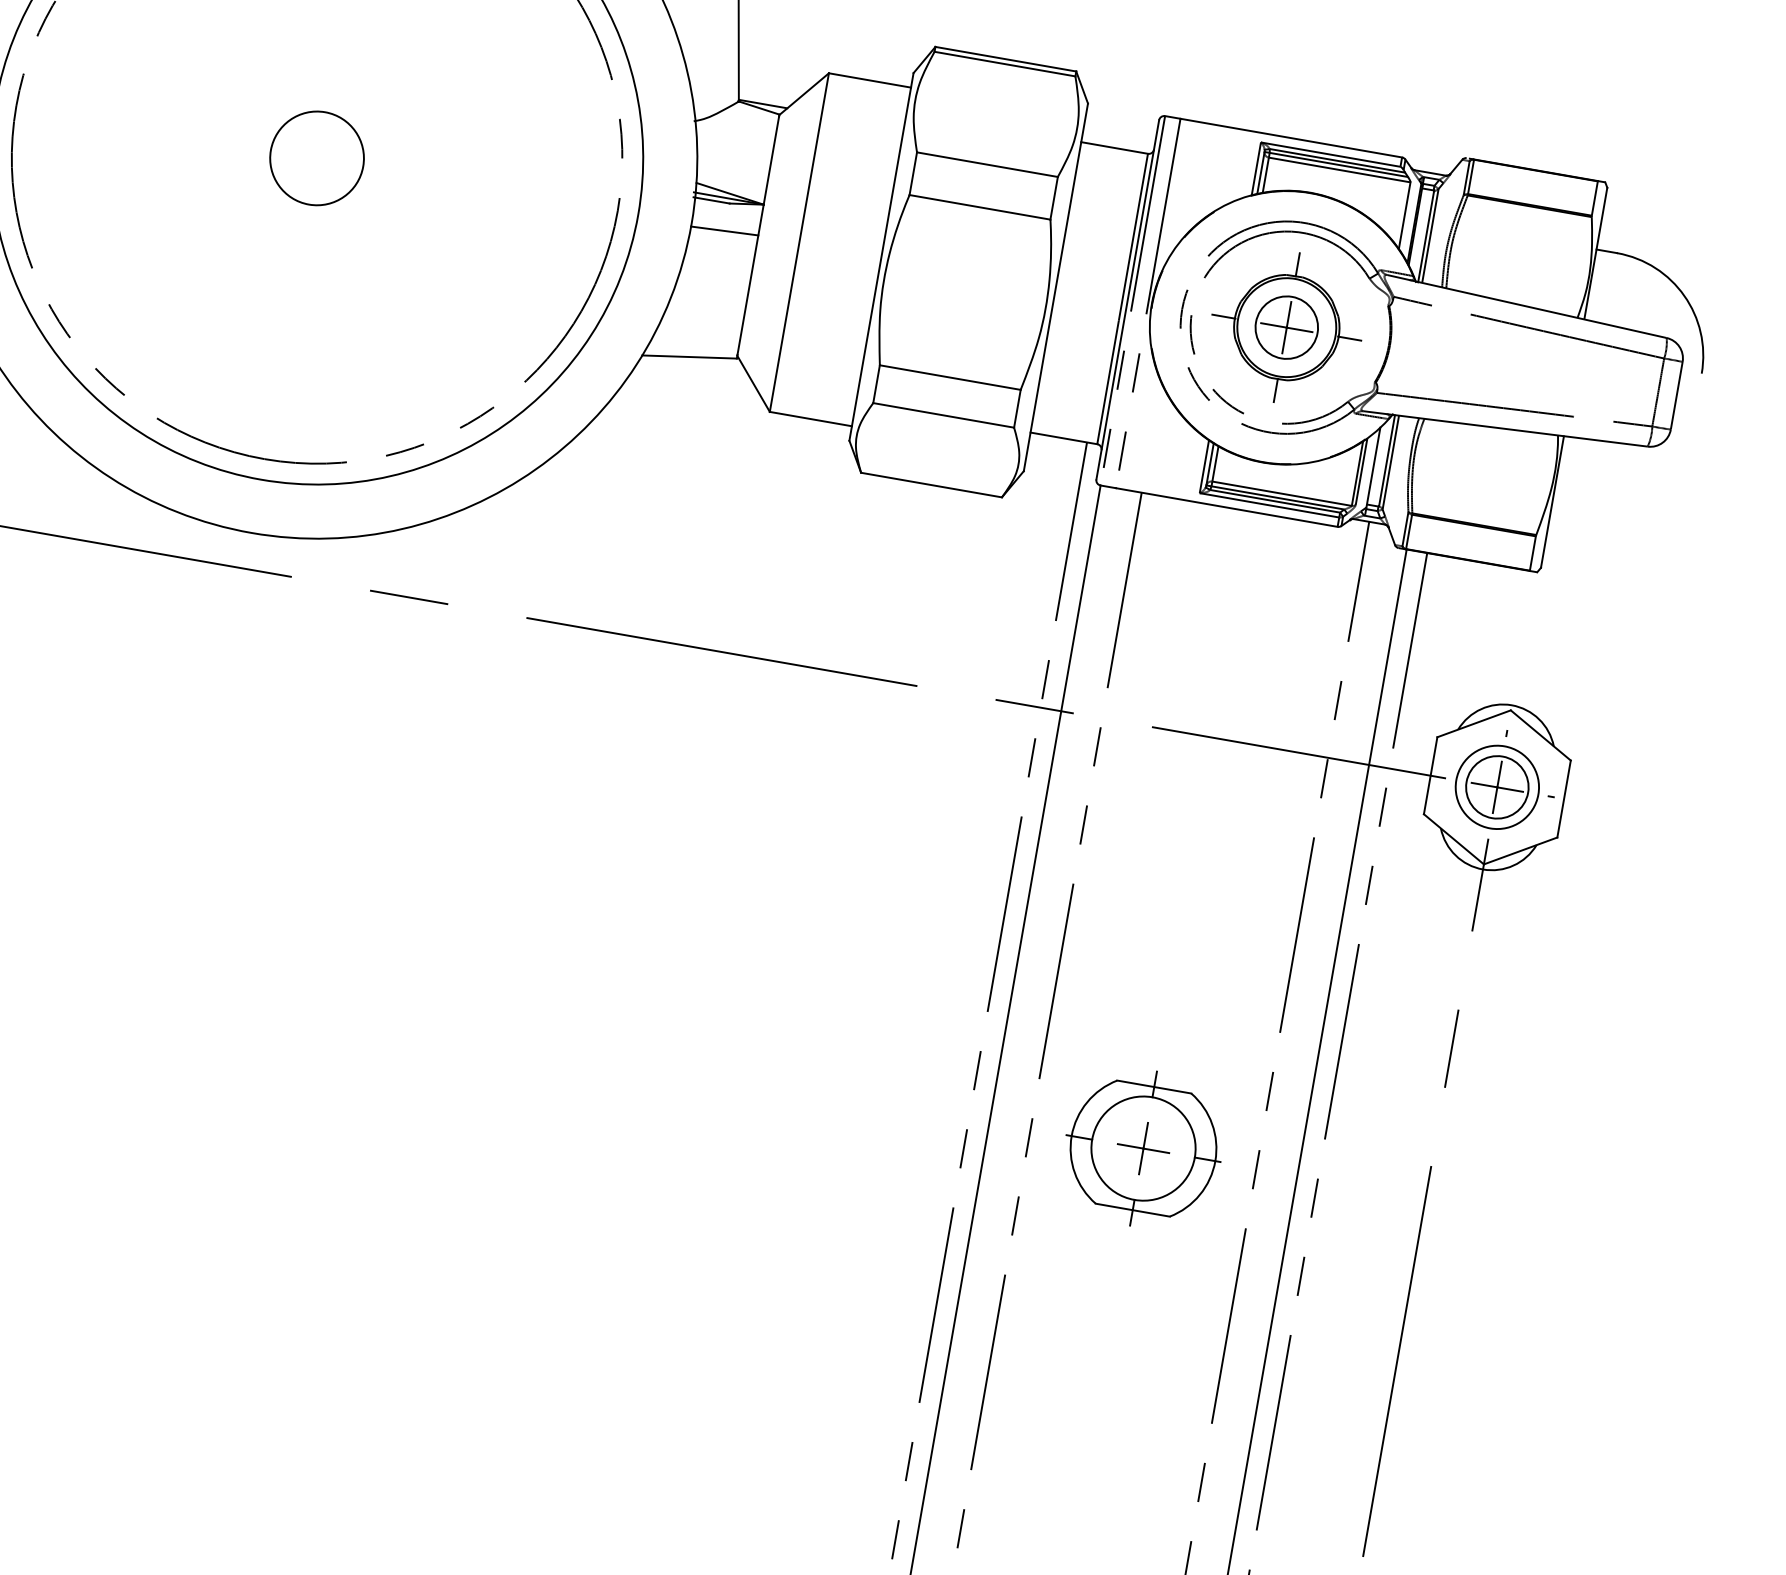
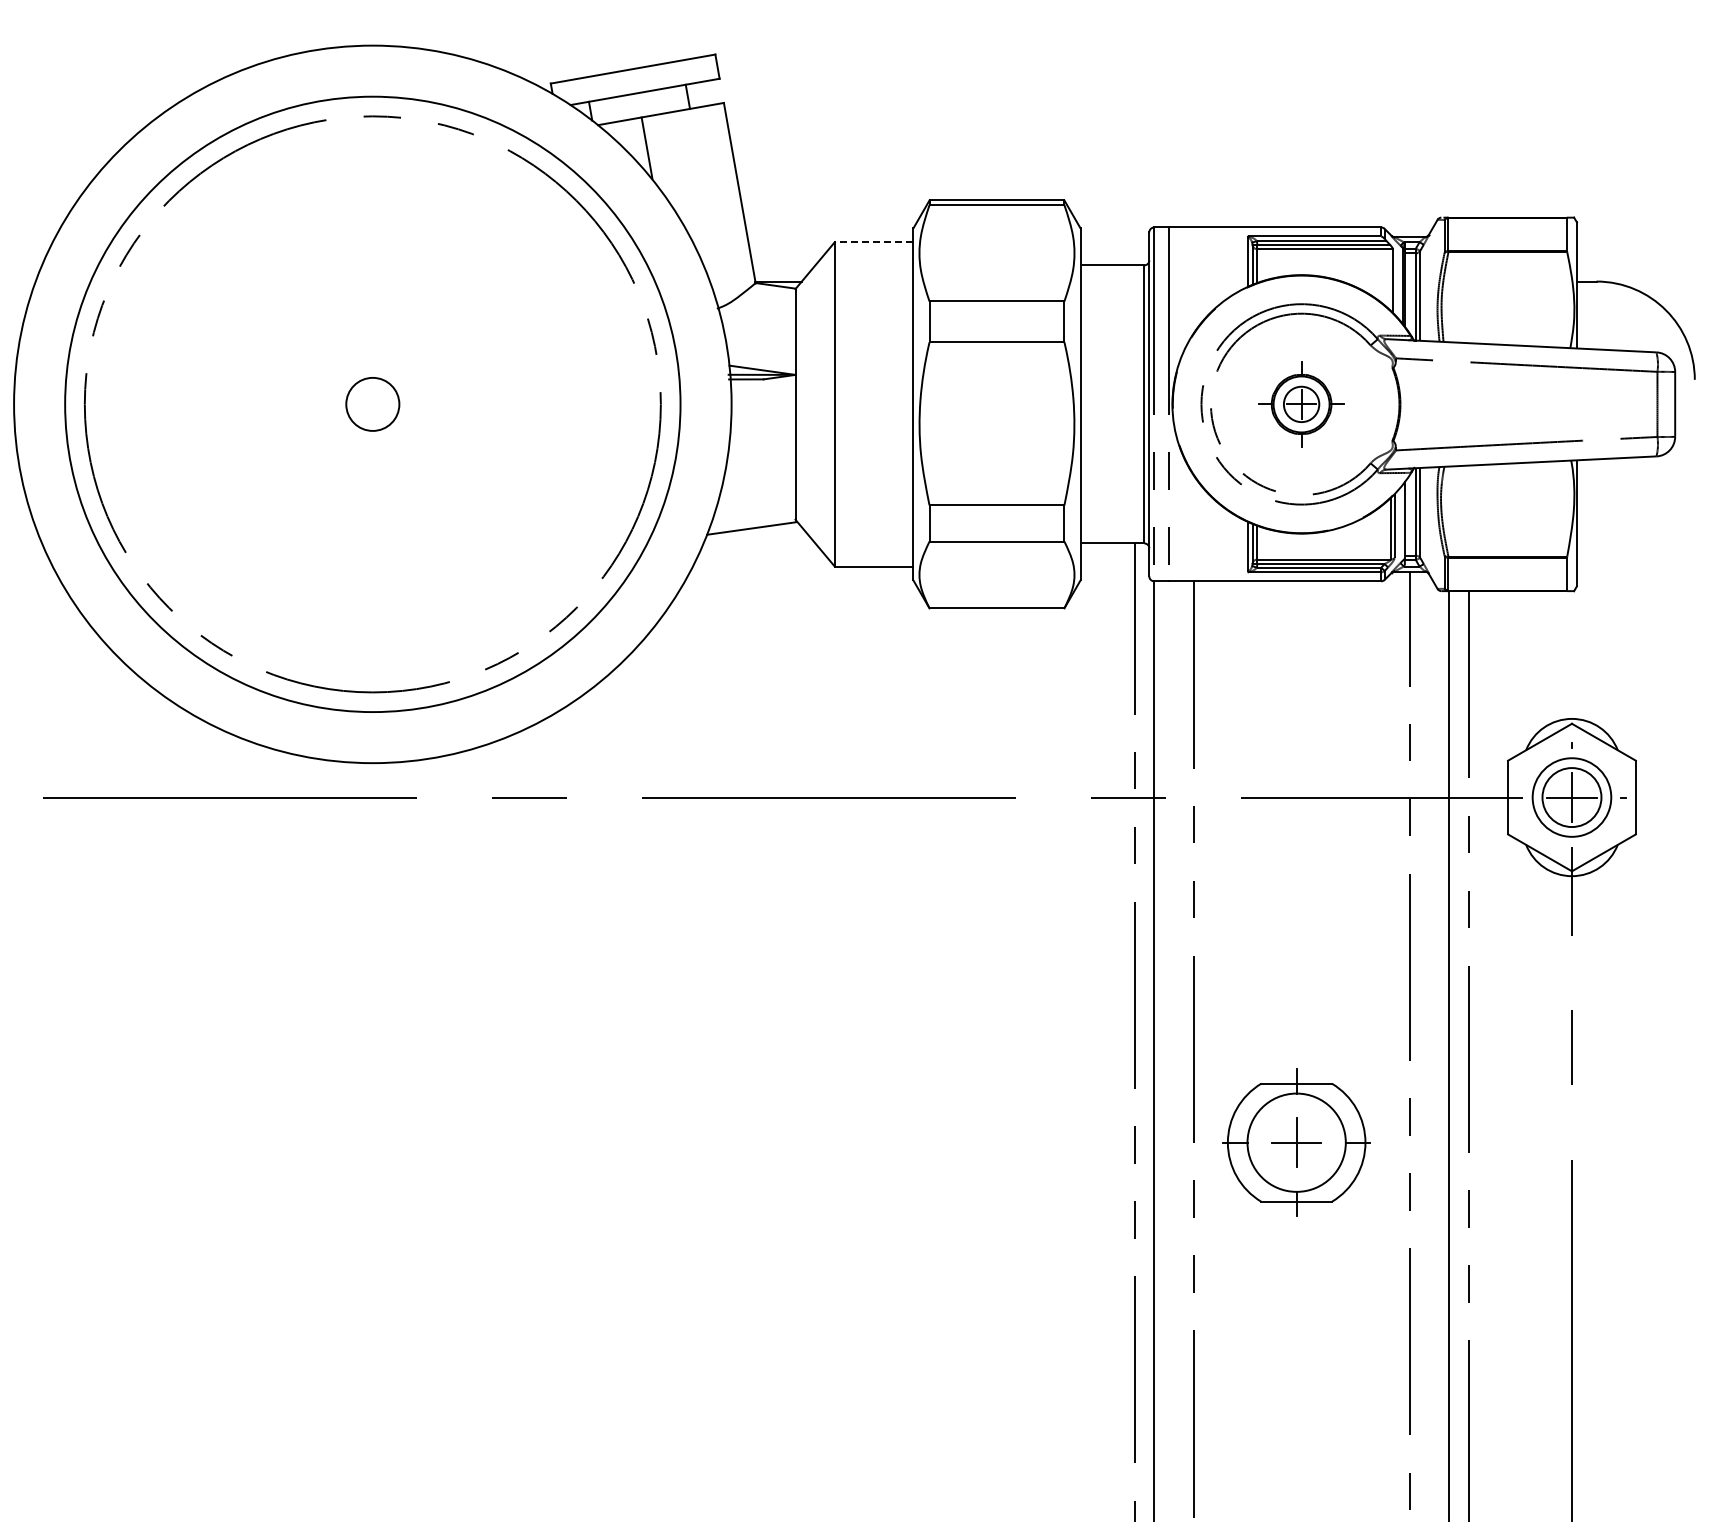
line: (869, 80) -> (873, 242), solid -> dashed
circle: (316, 158) -> (372, 404), size x0.6
line: (724, 230) -> (763, 405), removed
part: (1286, 327) -> (1301, 404), size x0.6
part: (1143, 1148) -> (1296, 1142), moved

